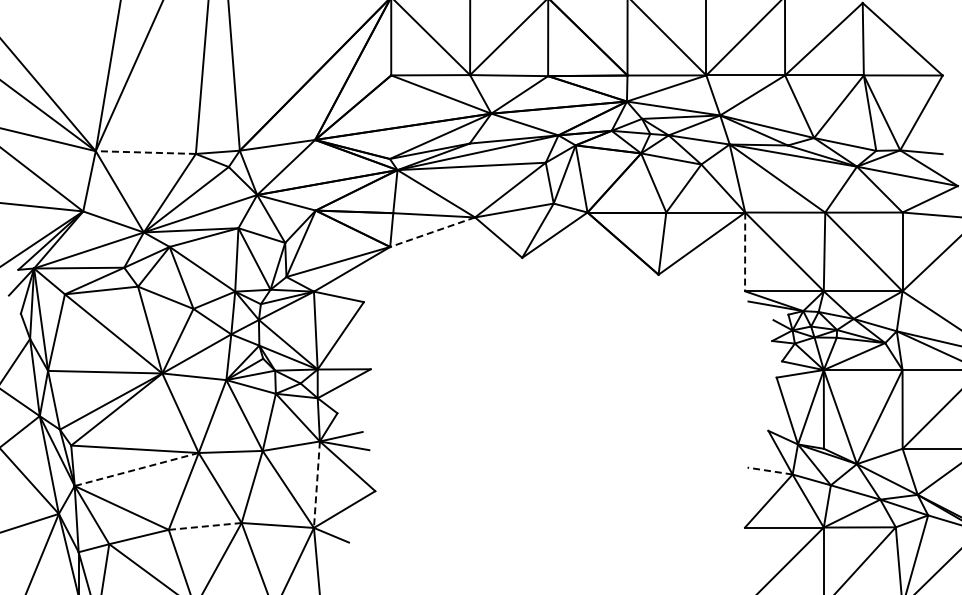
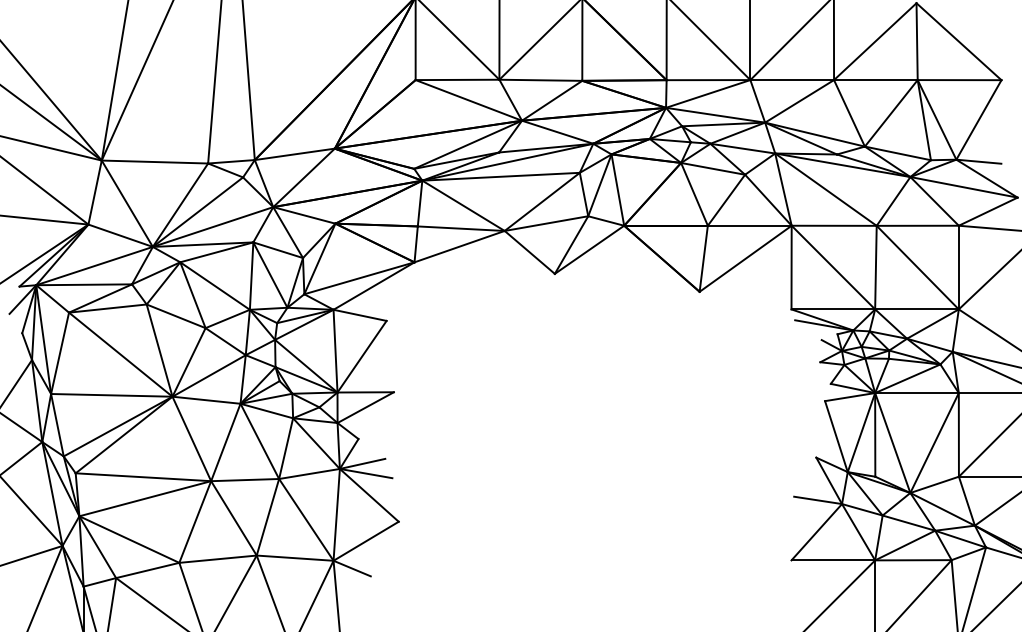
line: (145, 152) -> (154, 161), dashed -> solid
line: (432, 232) -> (459, 246), dashed -> solid
line: (745, 252) -> (791, 268), dashed -> solid
line: (136, 469) -> (145, 498), dashed -> solid
line: (770, 471) -> (818, 500), dashed -> solid
line: (316, 485) -> (336, 515), dashed -> solid
line: (205, 526) -> (218, 559), dashed -> solid

